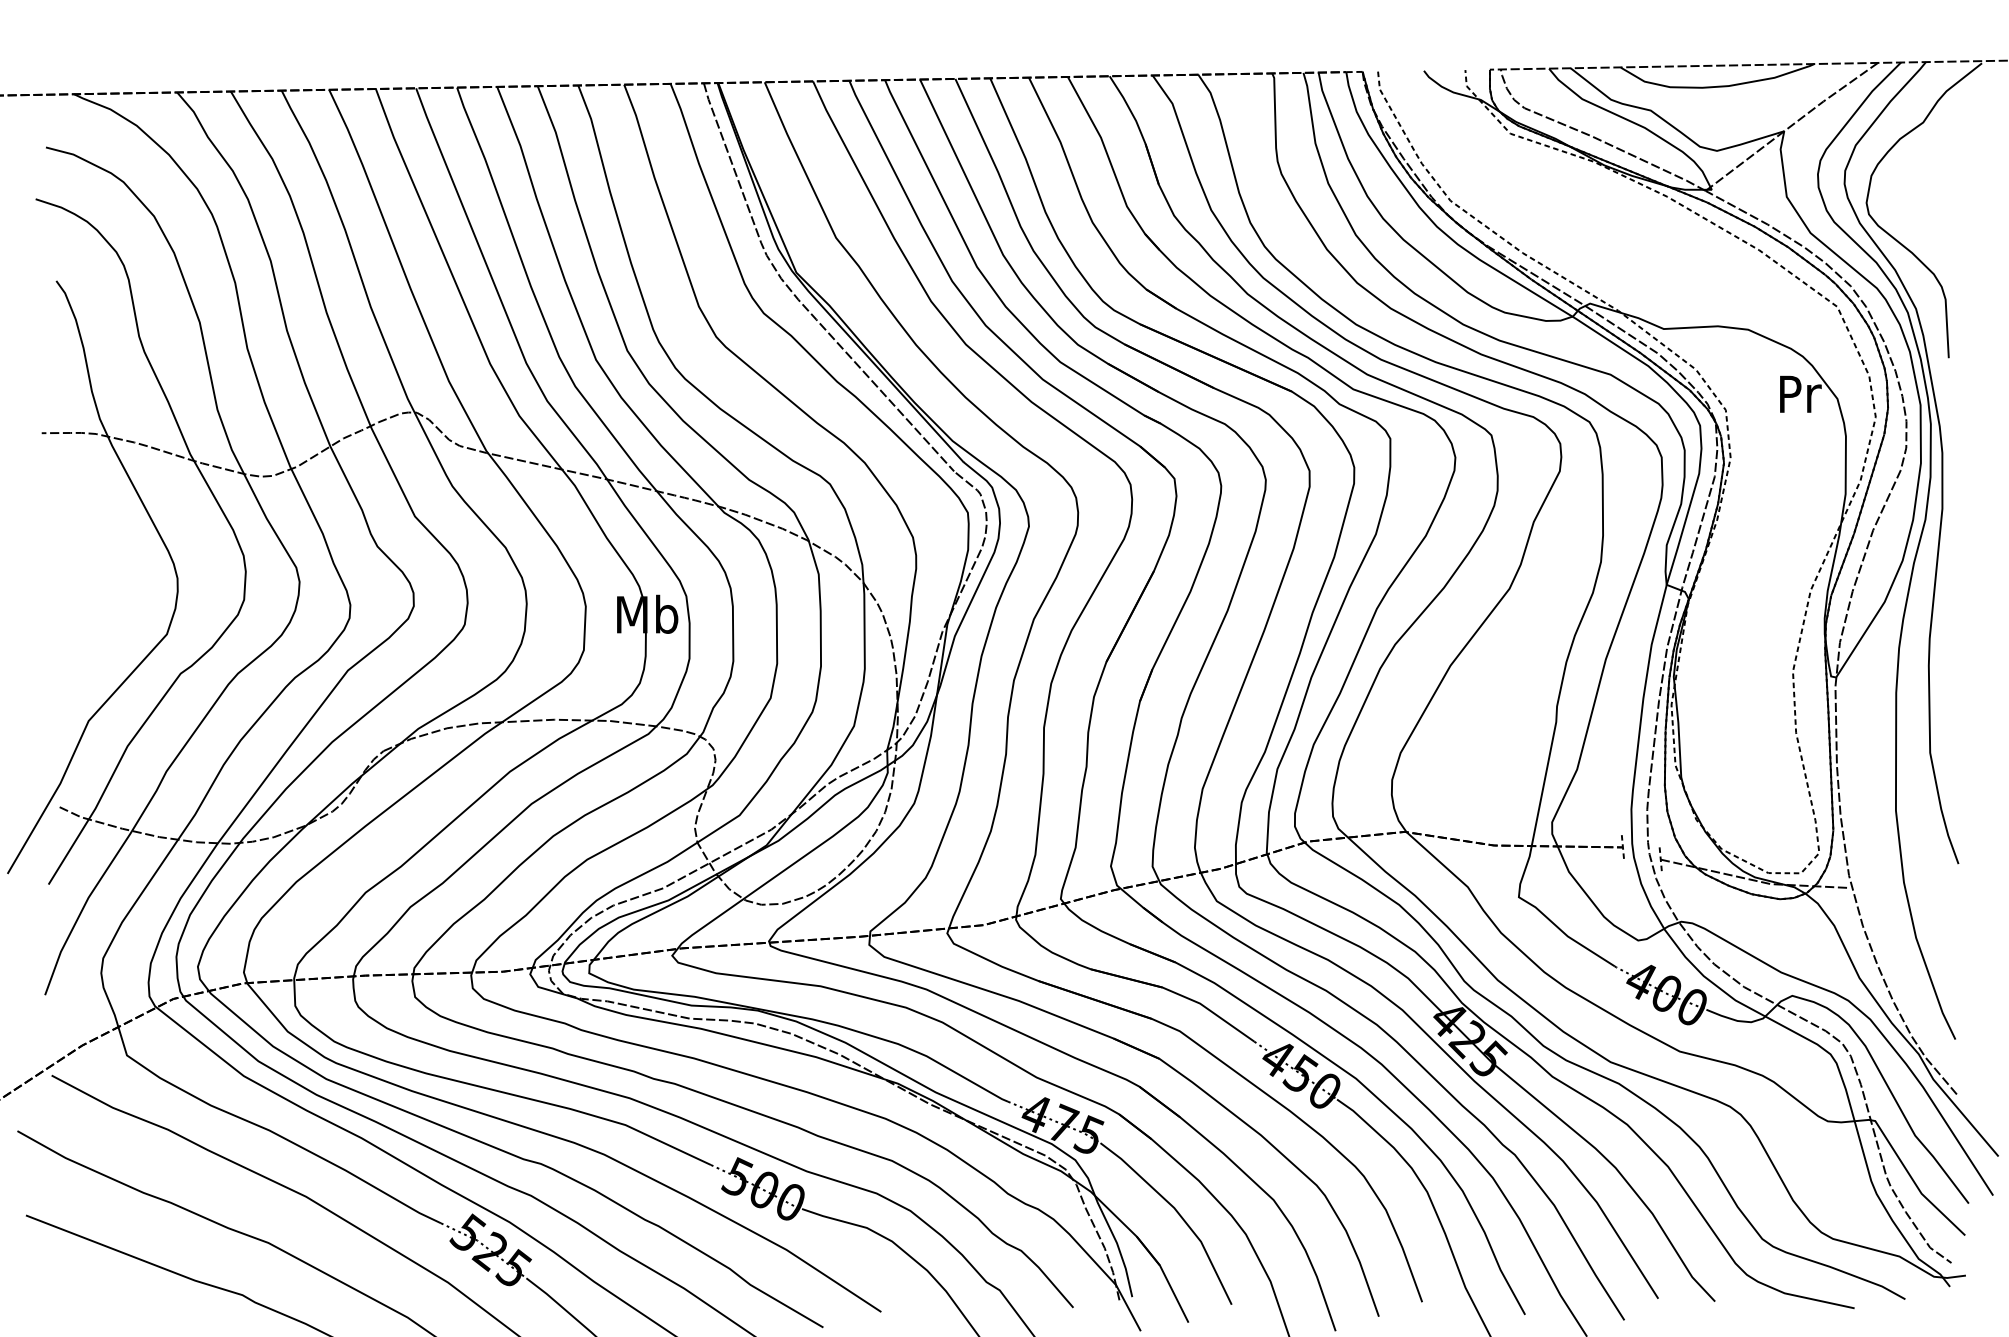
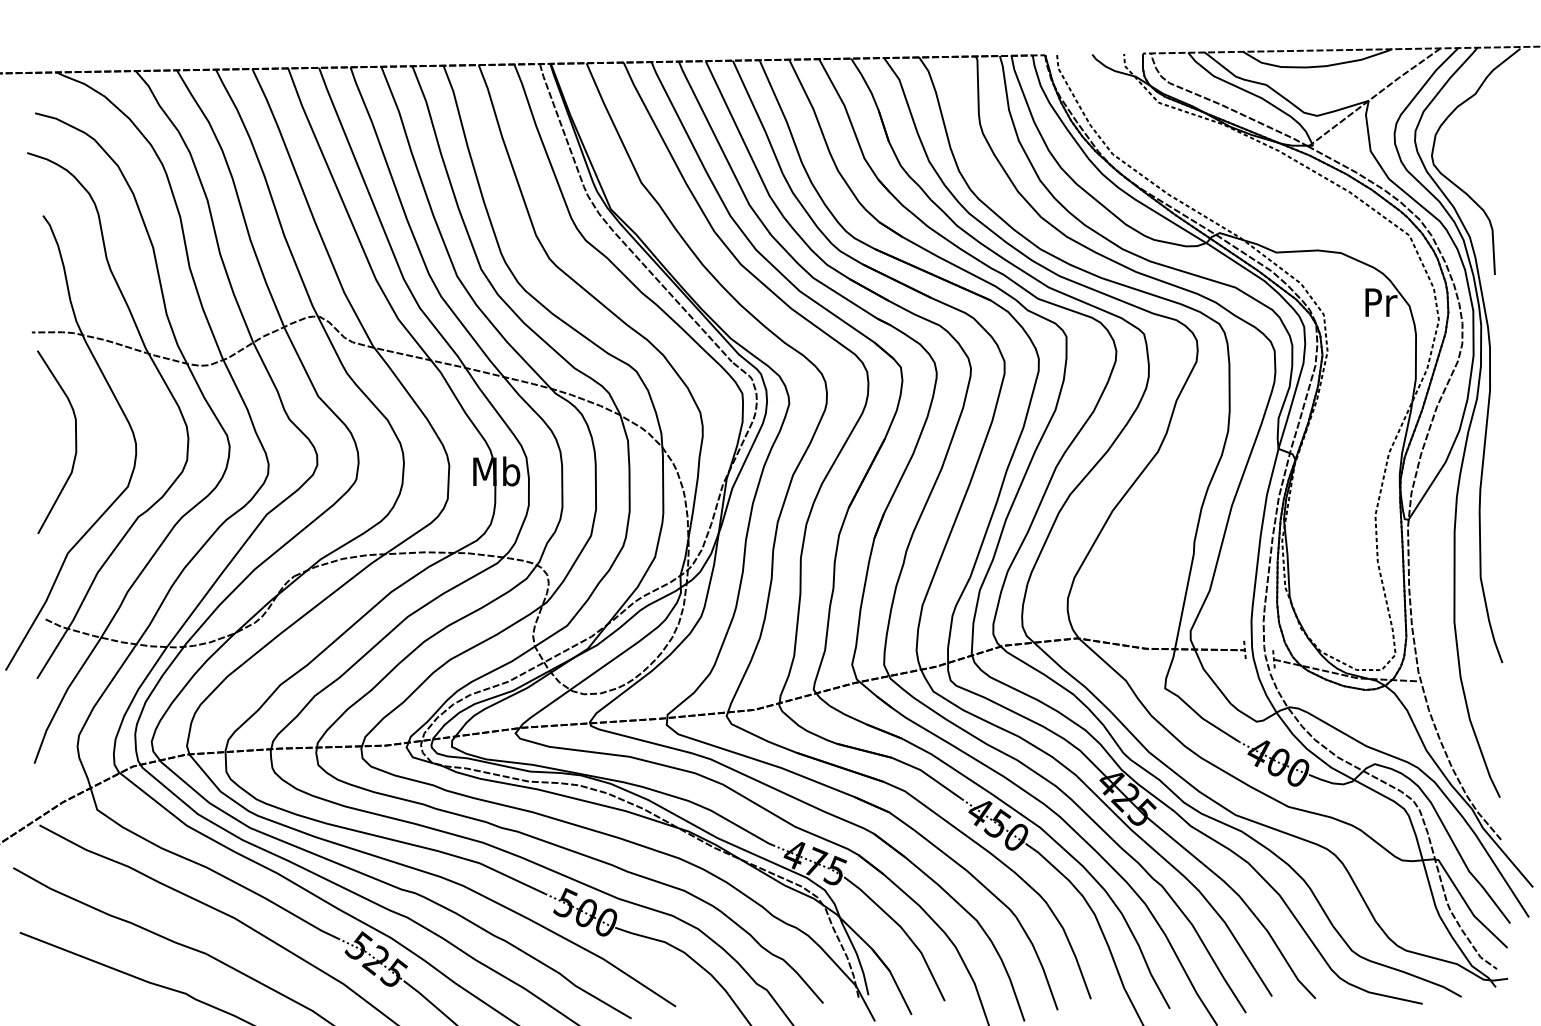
curve: (98, 575) -> (75, 441), added

